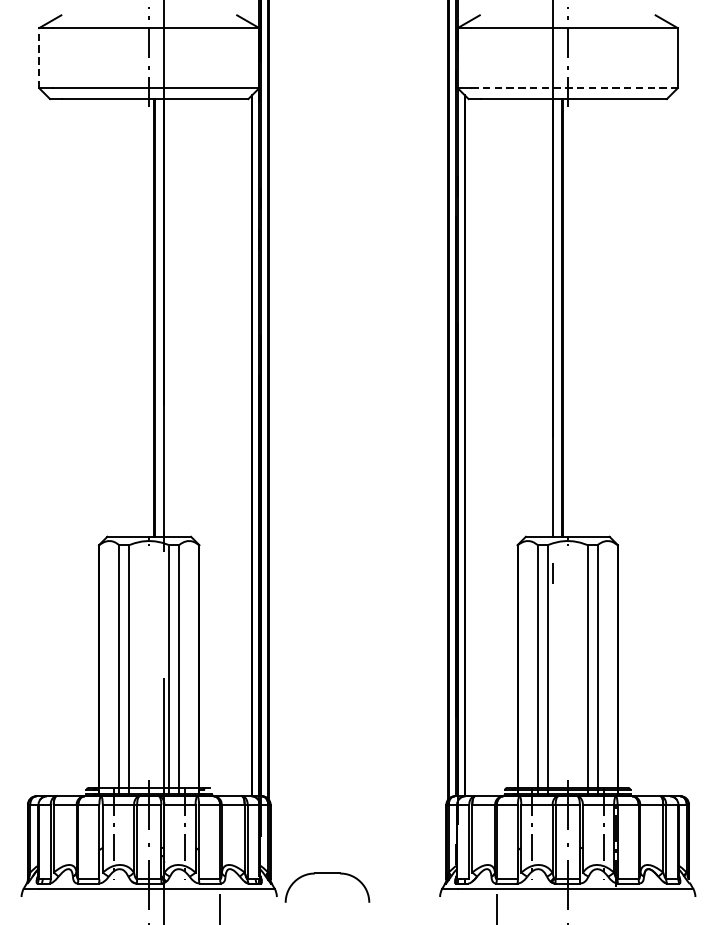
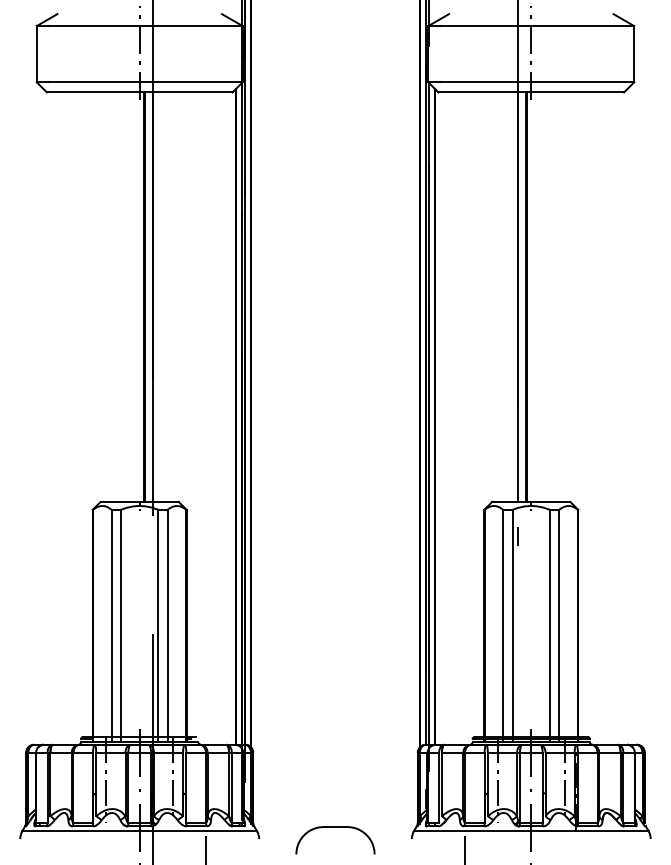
line: (38, 57) -> (36, 53), dashed -> solid
line: (574, 88) -> (537, 82), dashed -> solid
part: (327, 873) -> (335, 827), moved

